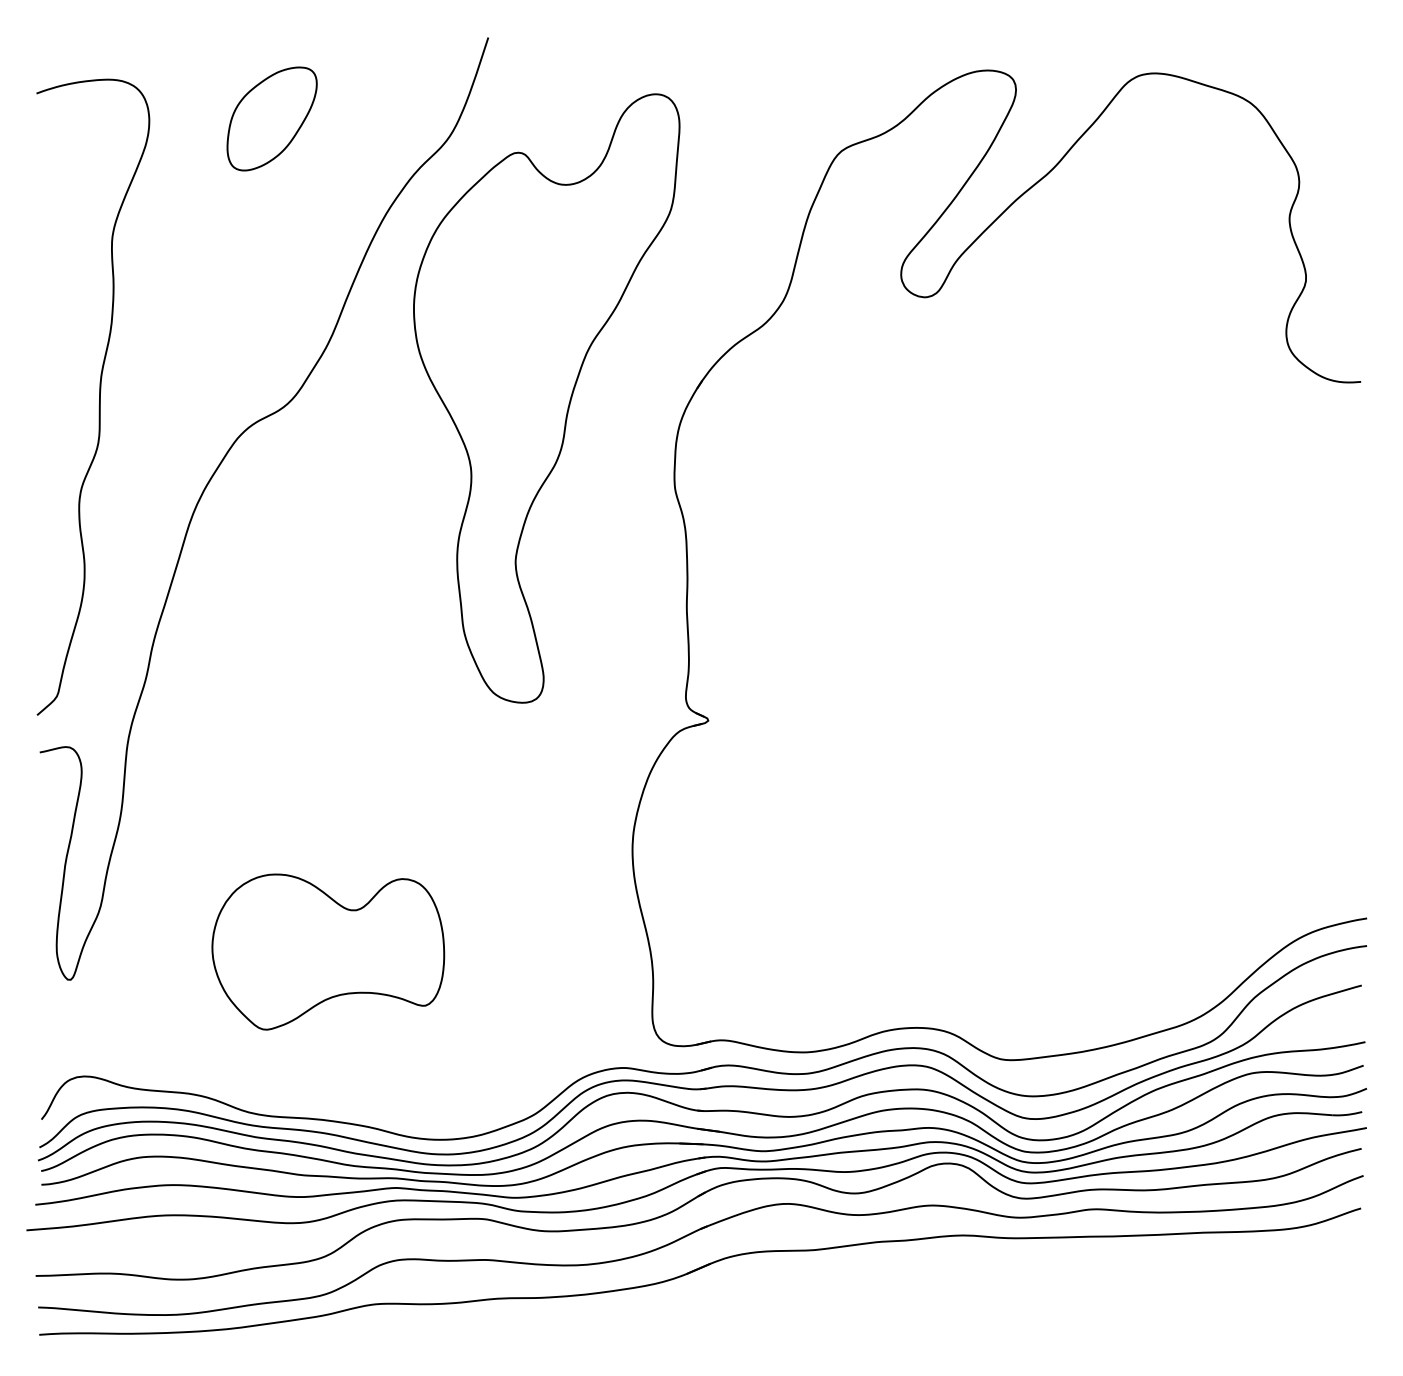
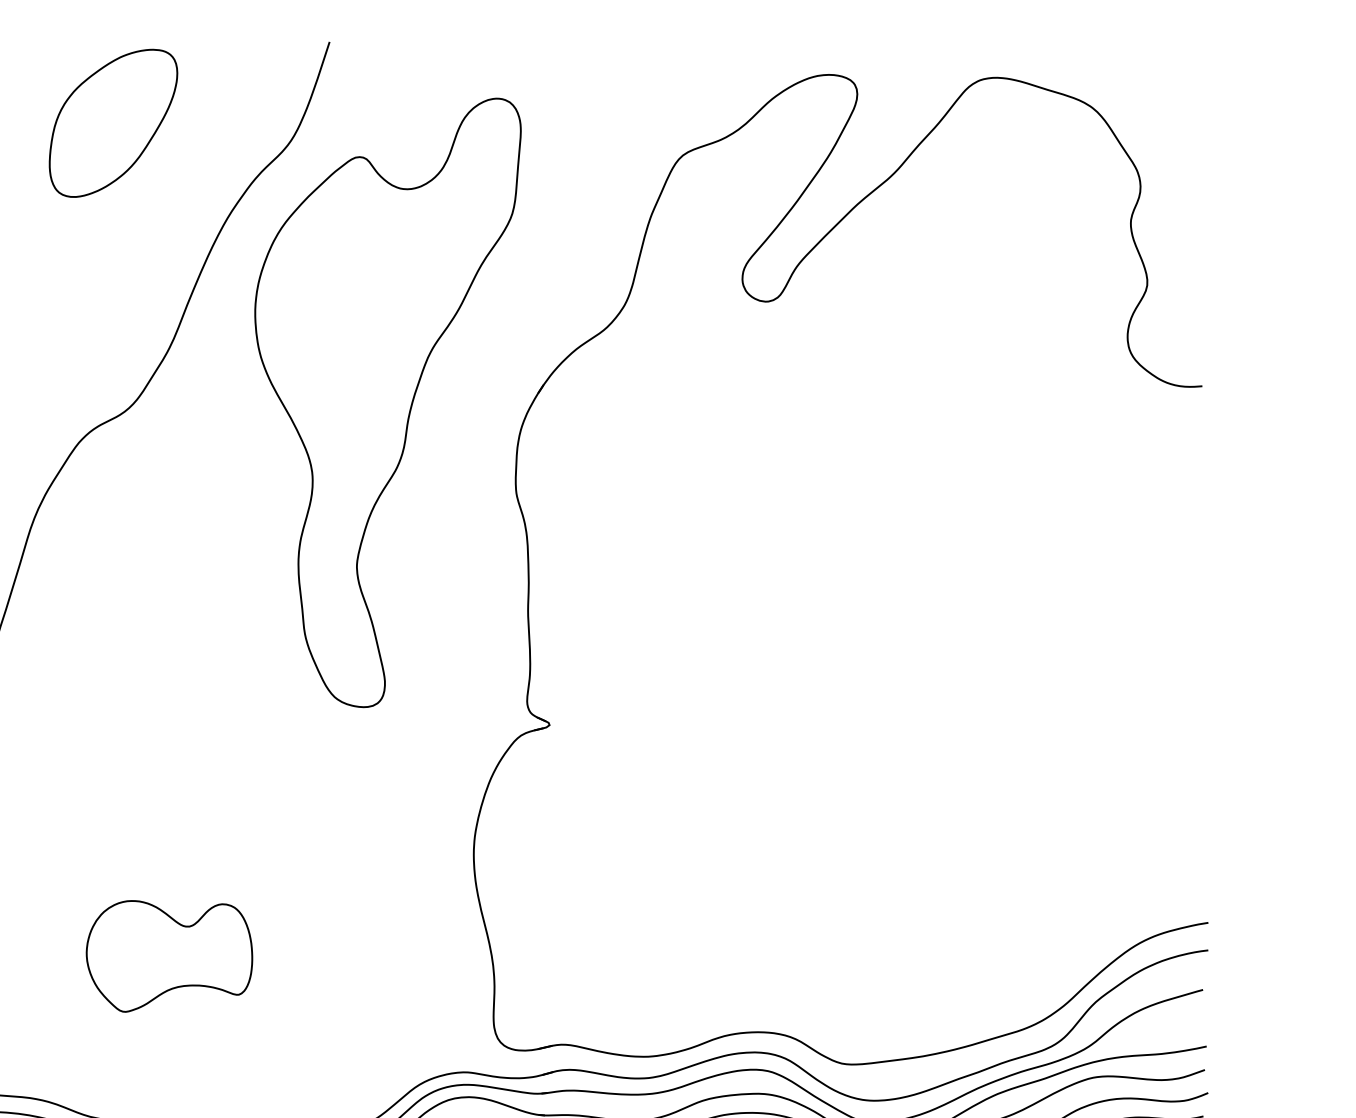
part: (271, 118) -> (112, 122), size x1.43
part: (327, 951) -> (168, 955), size x0.71

